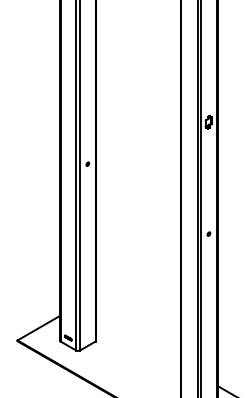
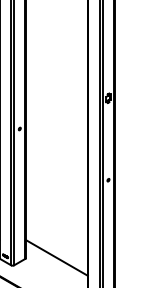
line: (138, 340) -> (56, 258), added

